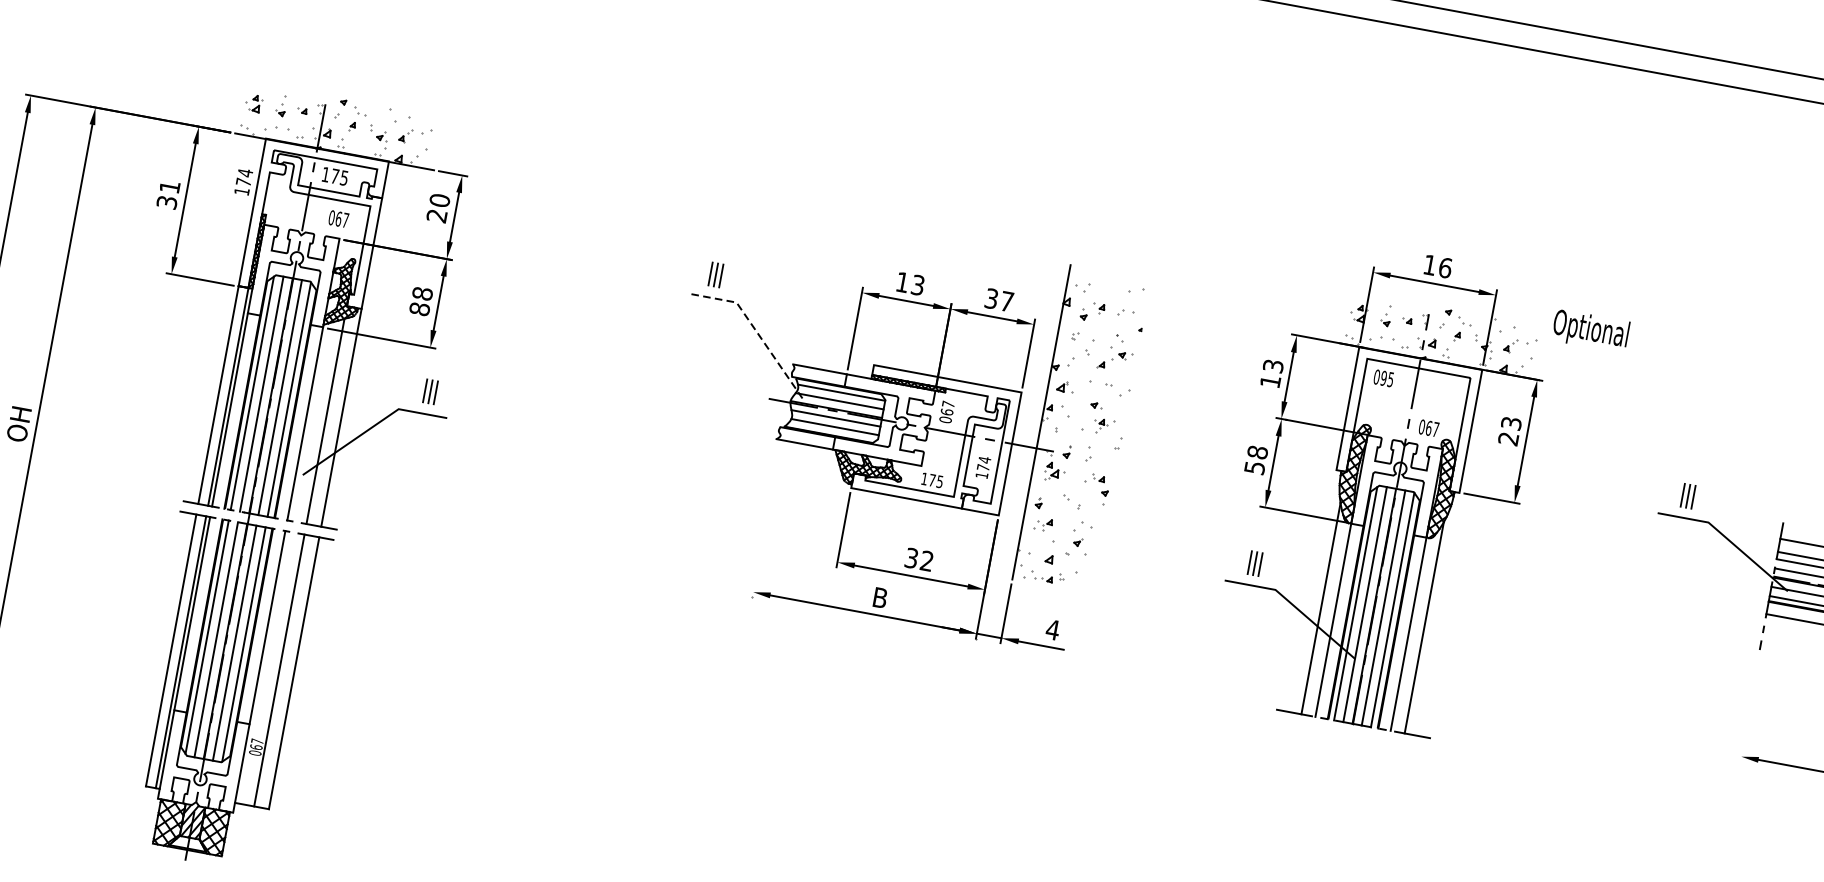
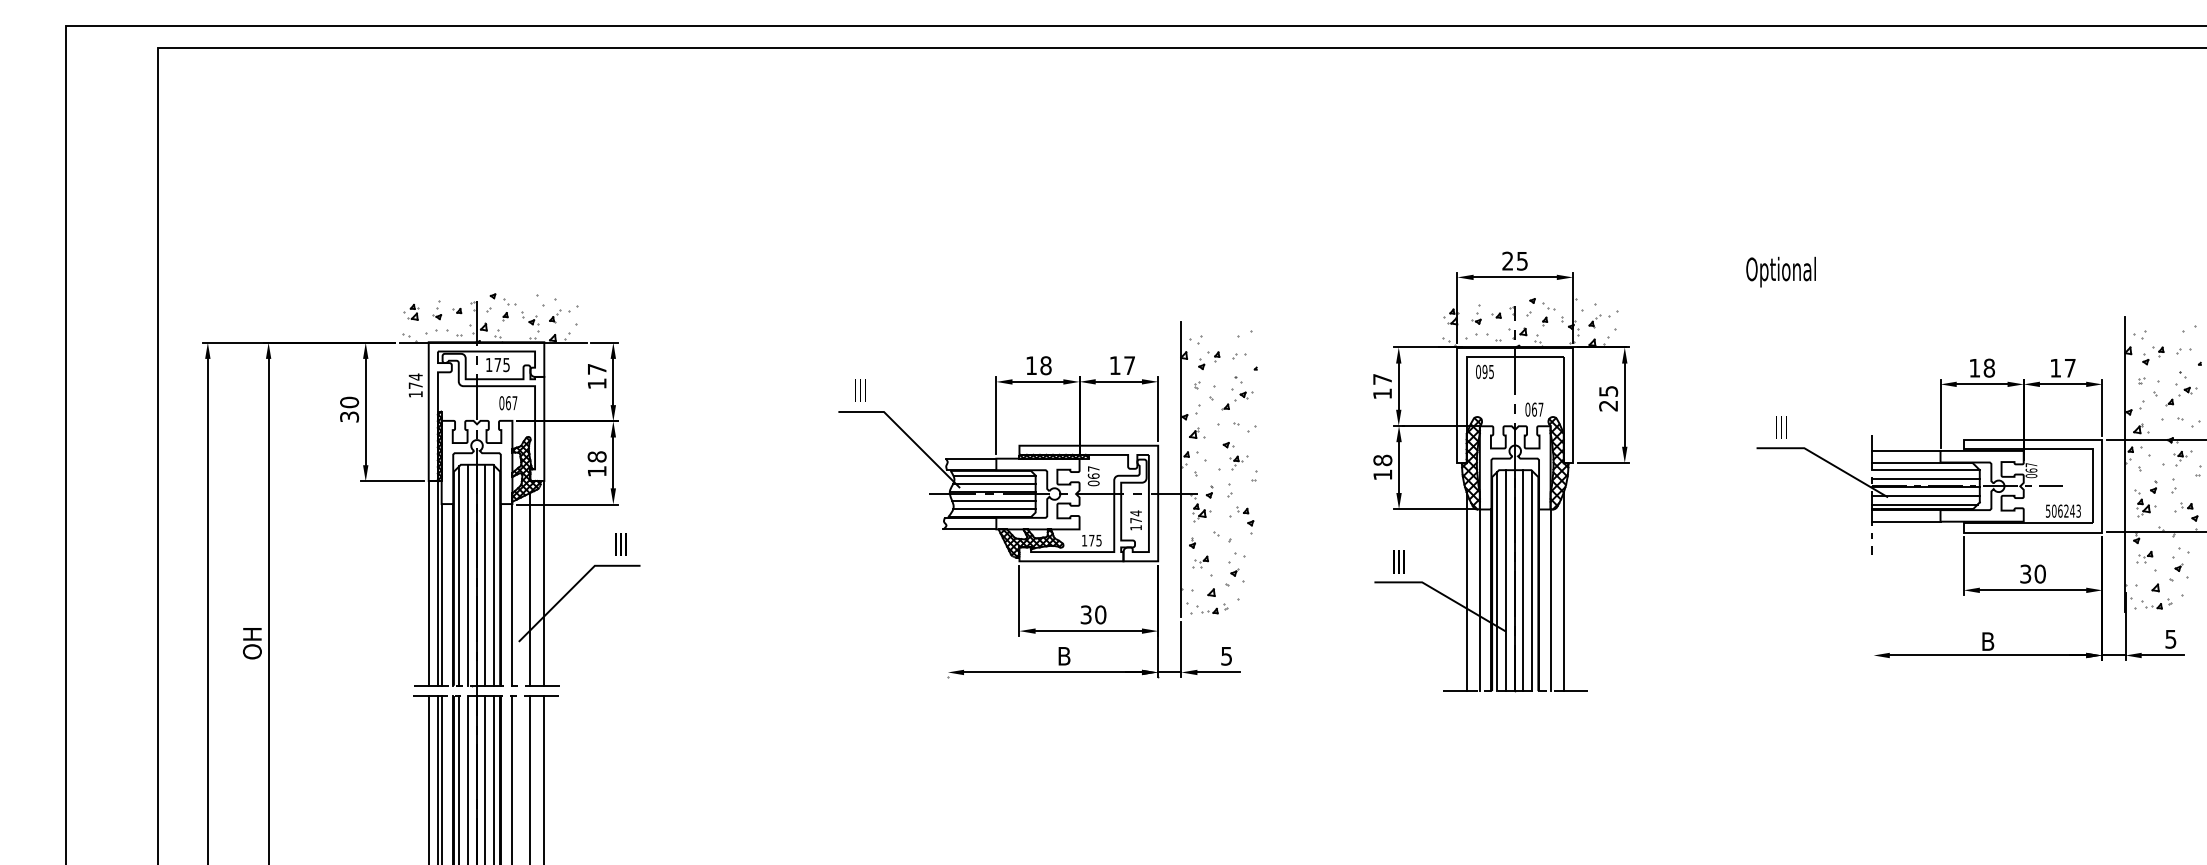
text: (169, 187) -> (349, 402), 31 -> 30
text: (437, 208) -> (596, 376), 20 -> 17
text: (1438, 265) -> (1515, 260), 16 -> 25
text: (917, 284) -> (1045, 365), 13 -> 18
text: (990, 298) -> (1114, 365), 37 -> 17
text: (419, 309) -> (596, 471), 88 -> 18
line: (755, 329) -> (905, 433), dashed -> solid
text: (1590, 330) -> (1780, 271), moved
text: (1273, 366) -> (1382, 379), 13 -> 17
text: (1511, 423) -> (1608, 391), 23 -> 25
text: (1254, 467) -> (1382, 474), 58 -> 18
text: (926, 560) -> (1100, 614), 32 -> 30
text: (1052, 630) -> (1226, 656), 4 -> 5

